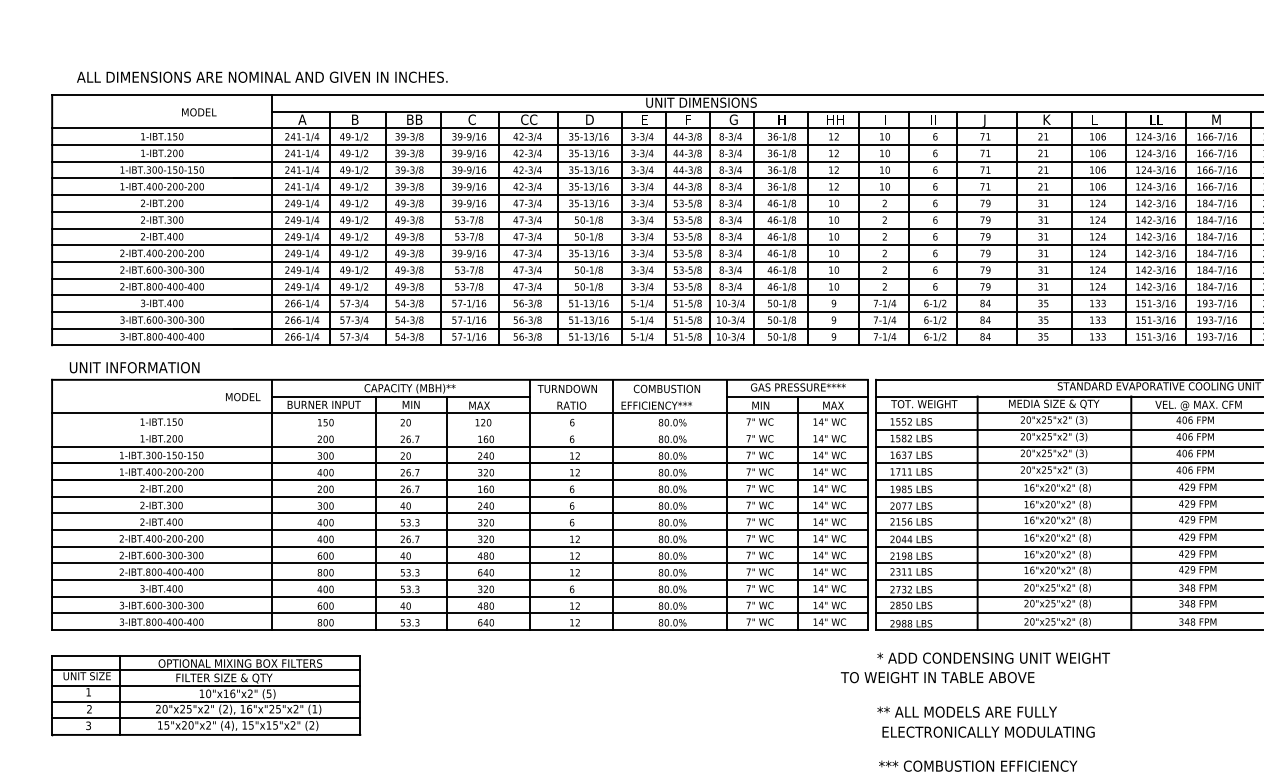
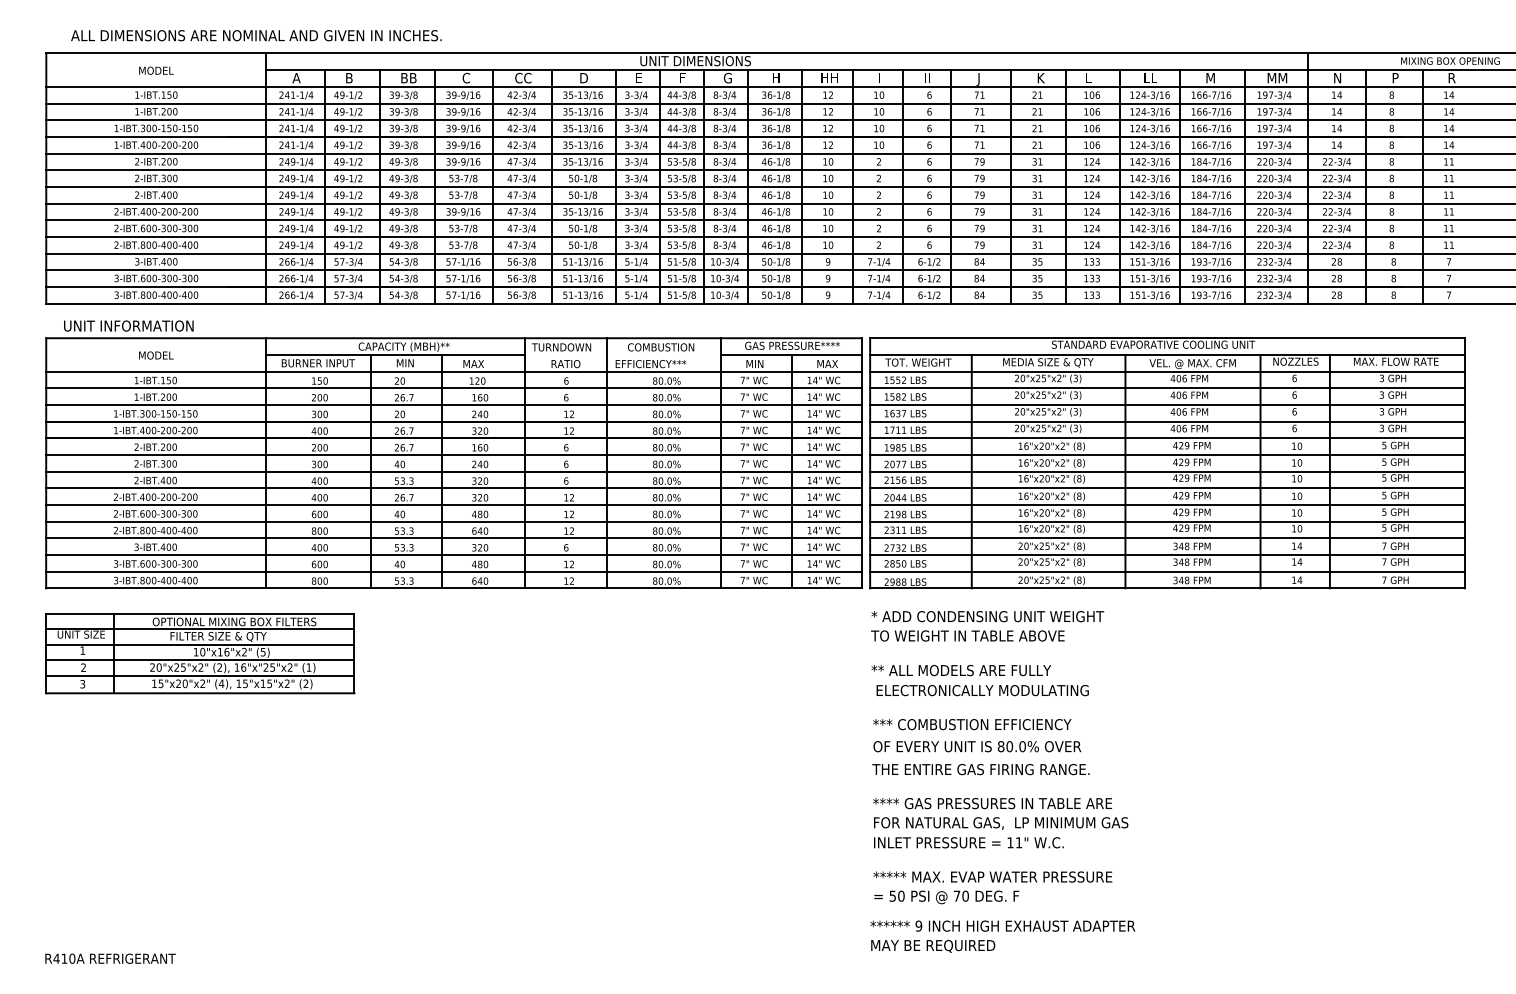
text: (199, 112) -> (156, 70), moved
text: (243, 397) -> (156, 355), moved
line: (459, 430) -> (453, 388), added
text: (937, 677) -> (967, 635), moved

